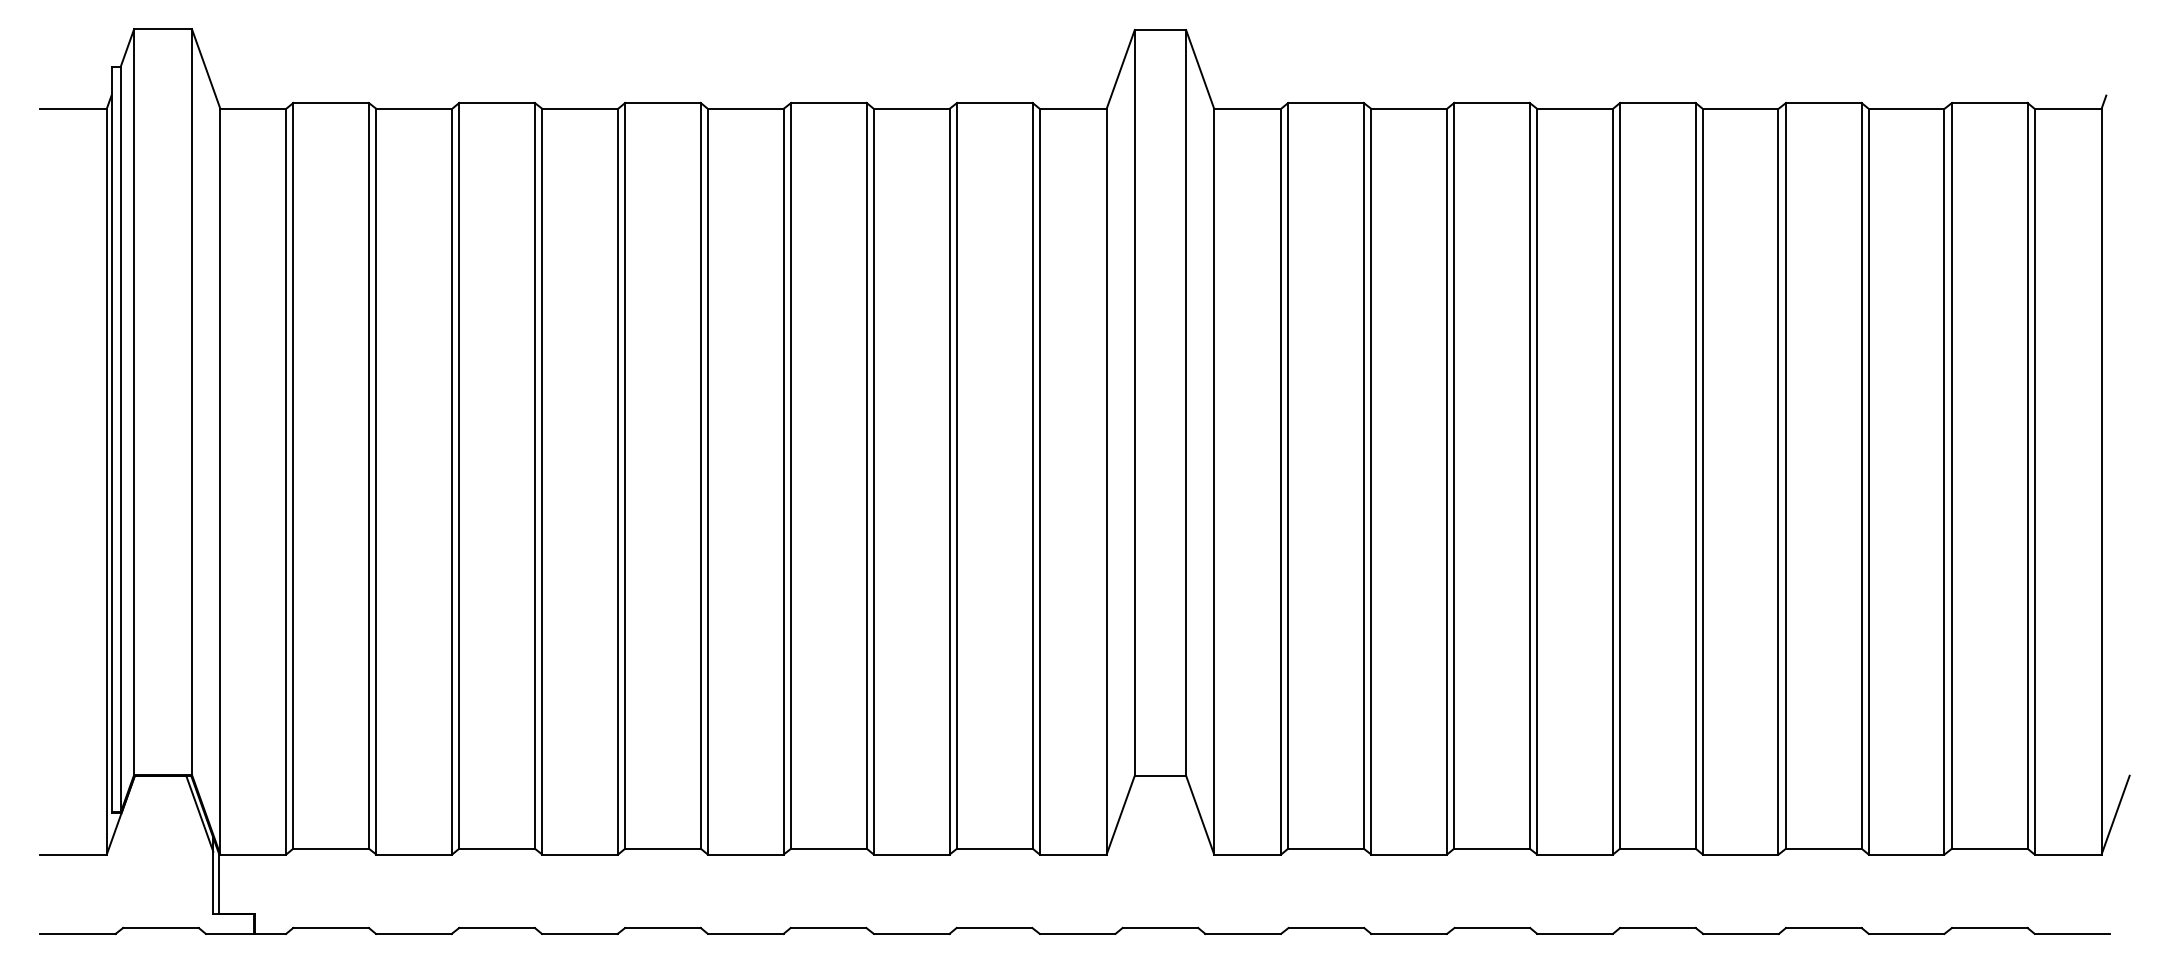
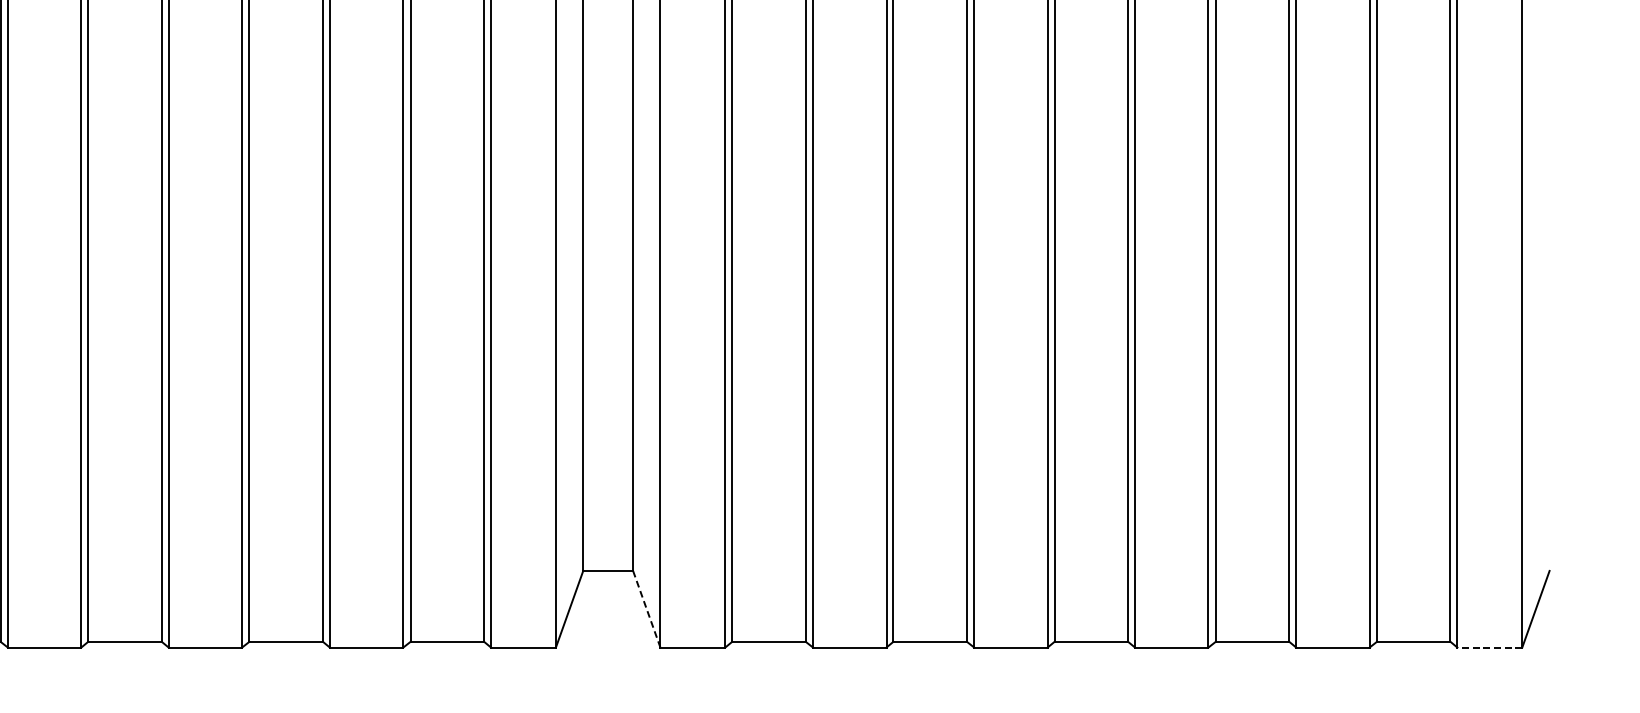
line: (1200, 815) -> (647, 609), solid -> dashed
line: (2067, 854) -> (1489, 647), solid -> dashed

